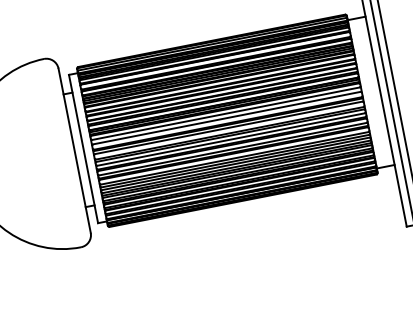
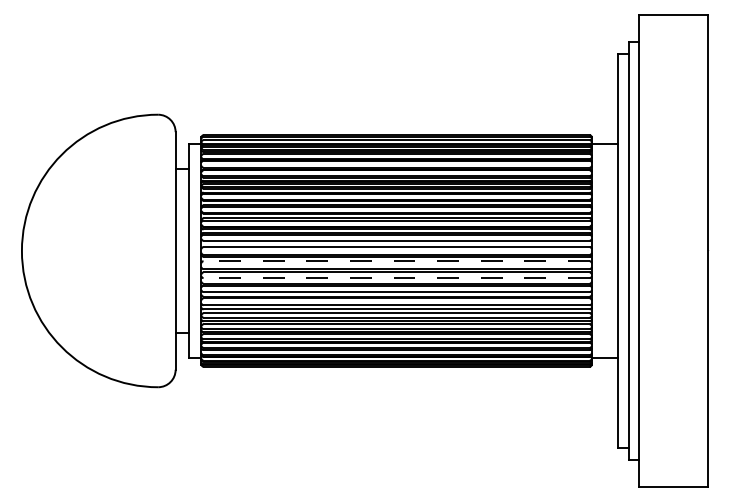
line: (228, 128) -> (396, 261), solid -> dashed
line: (231, 139) -> (396, 278), solid -> dashed

